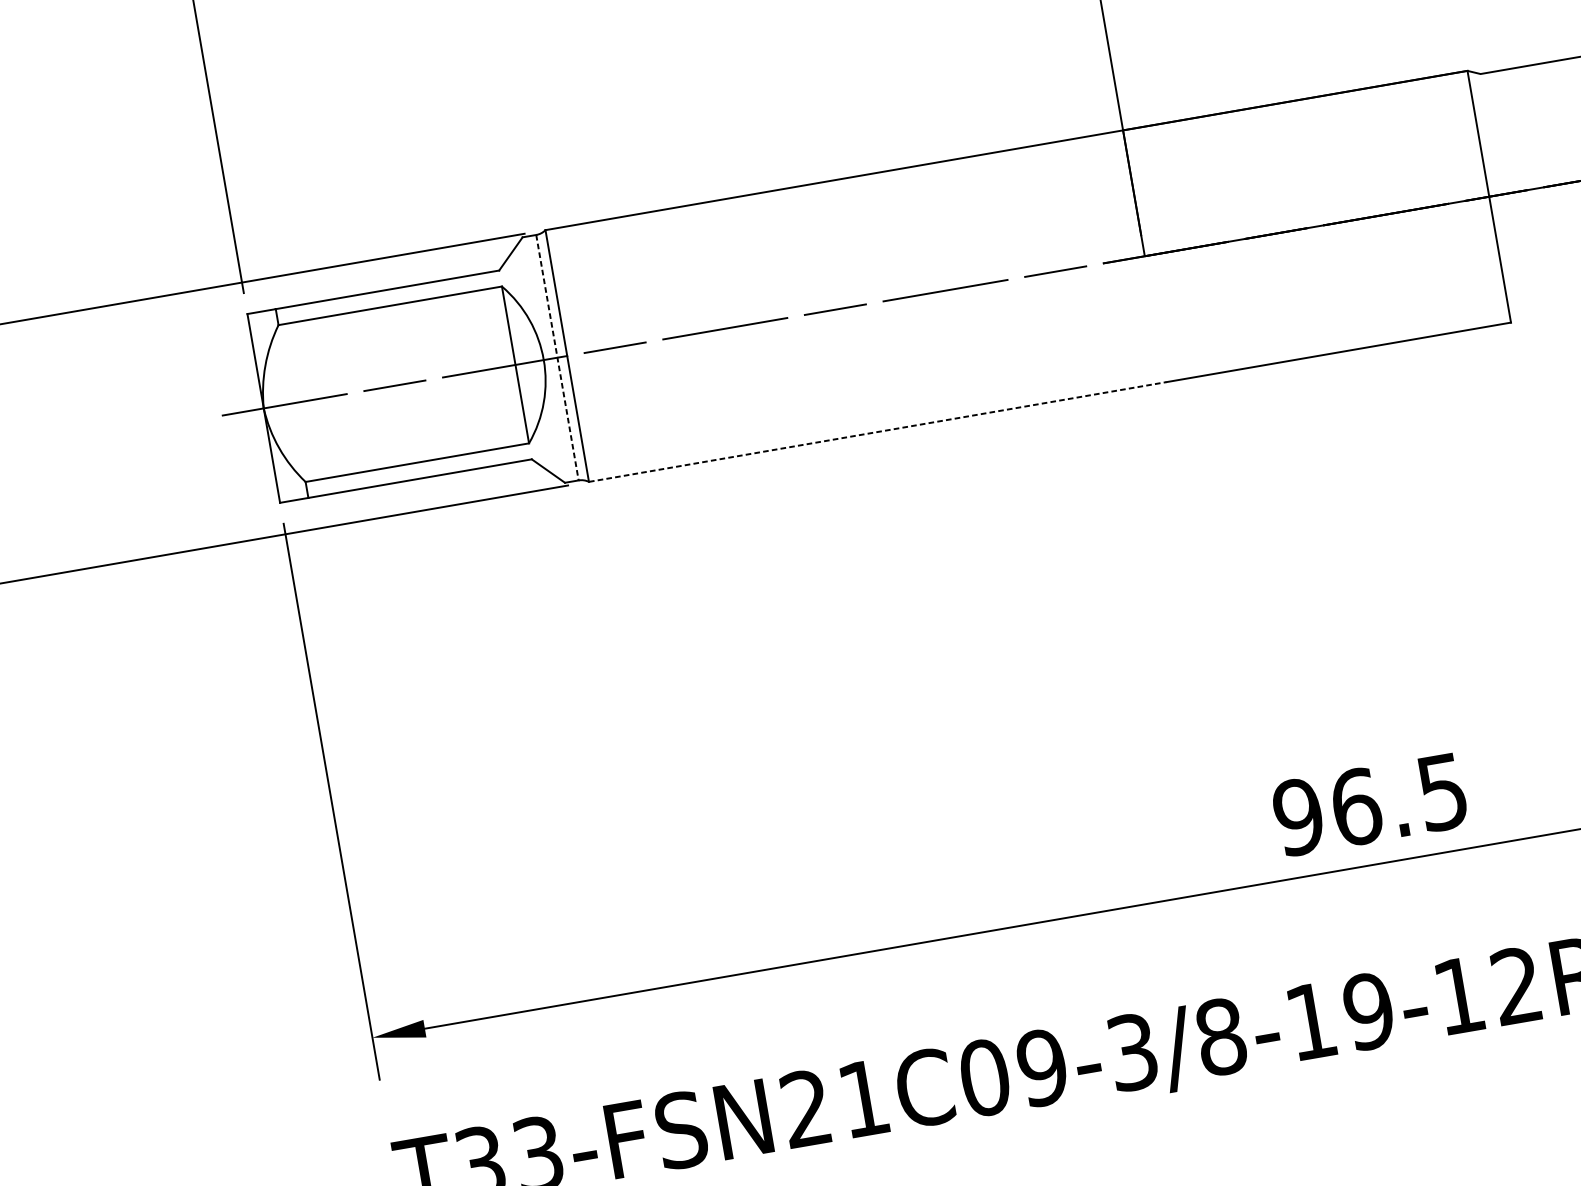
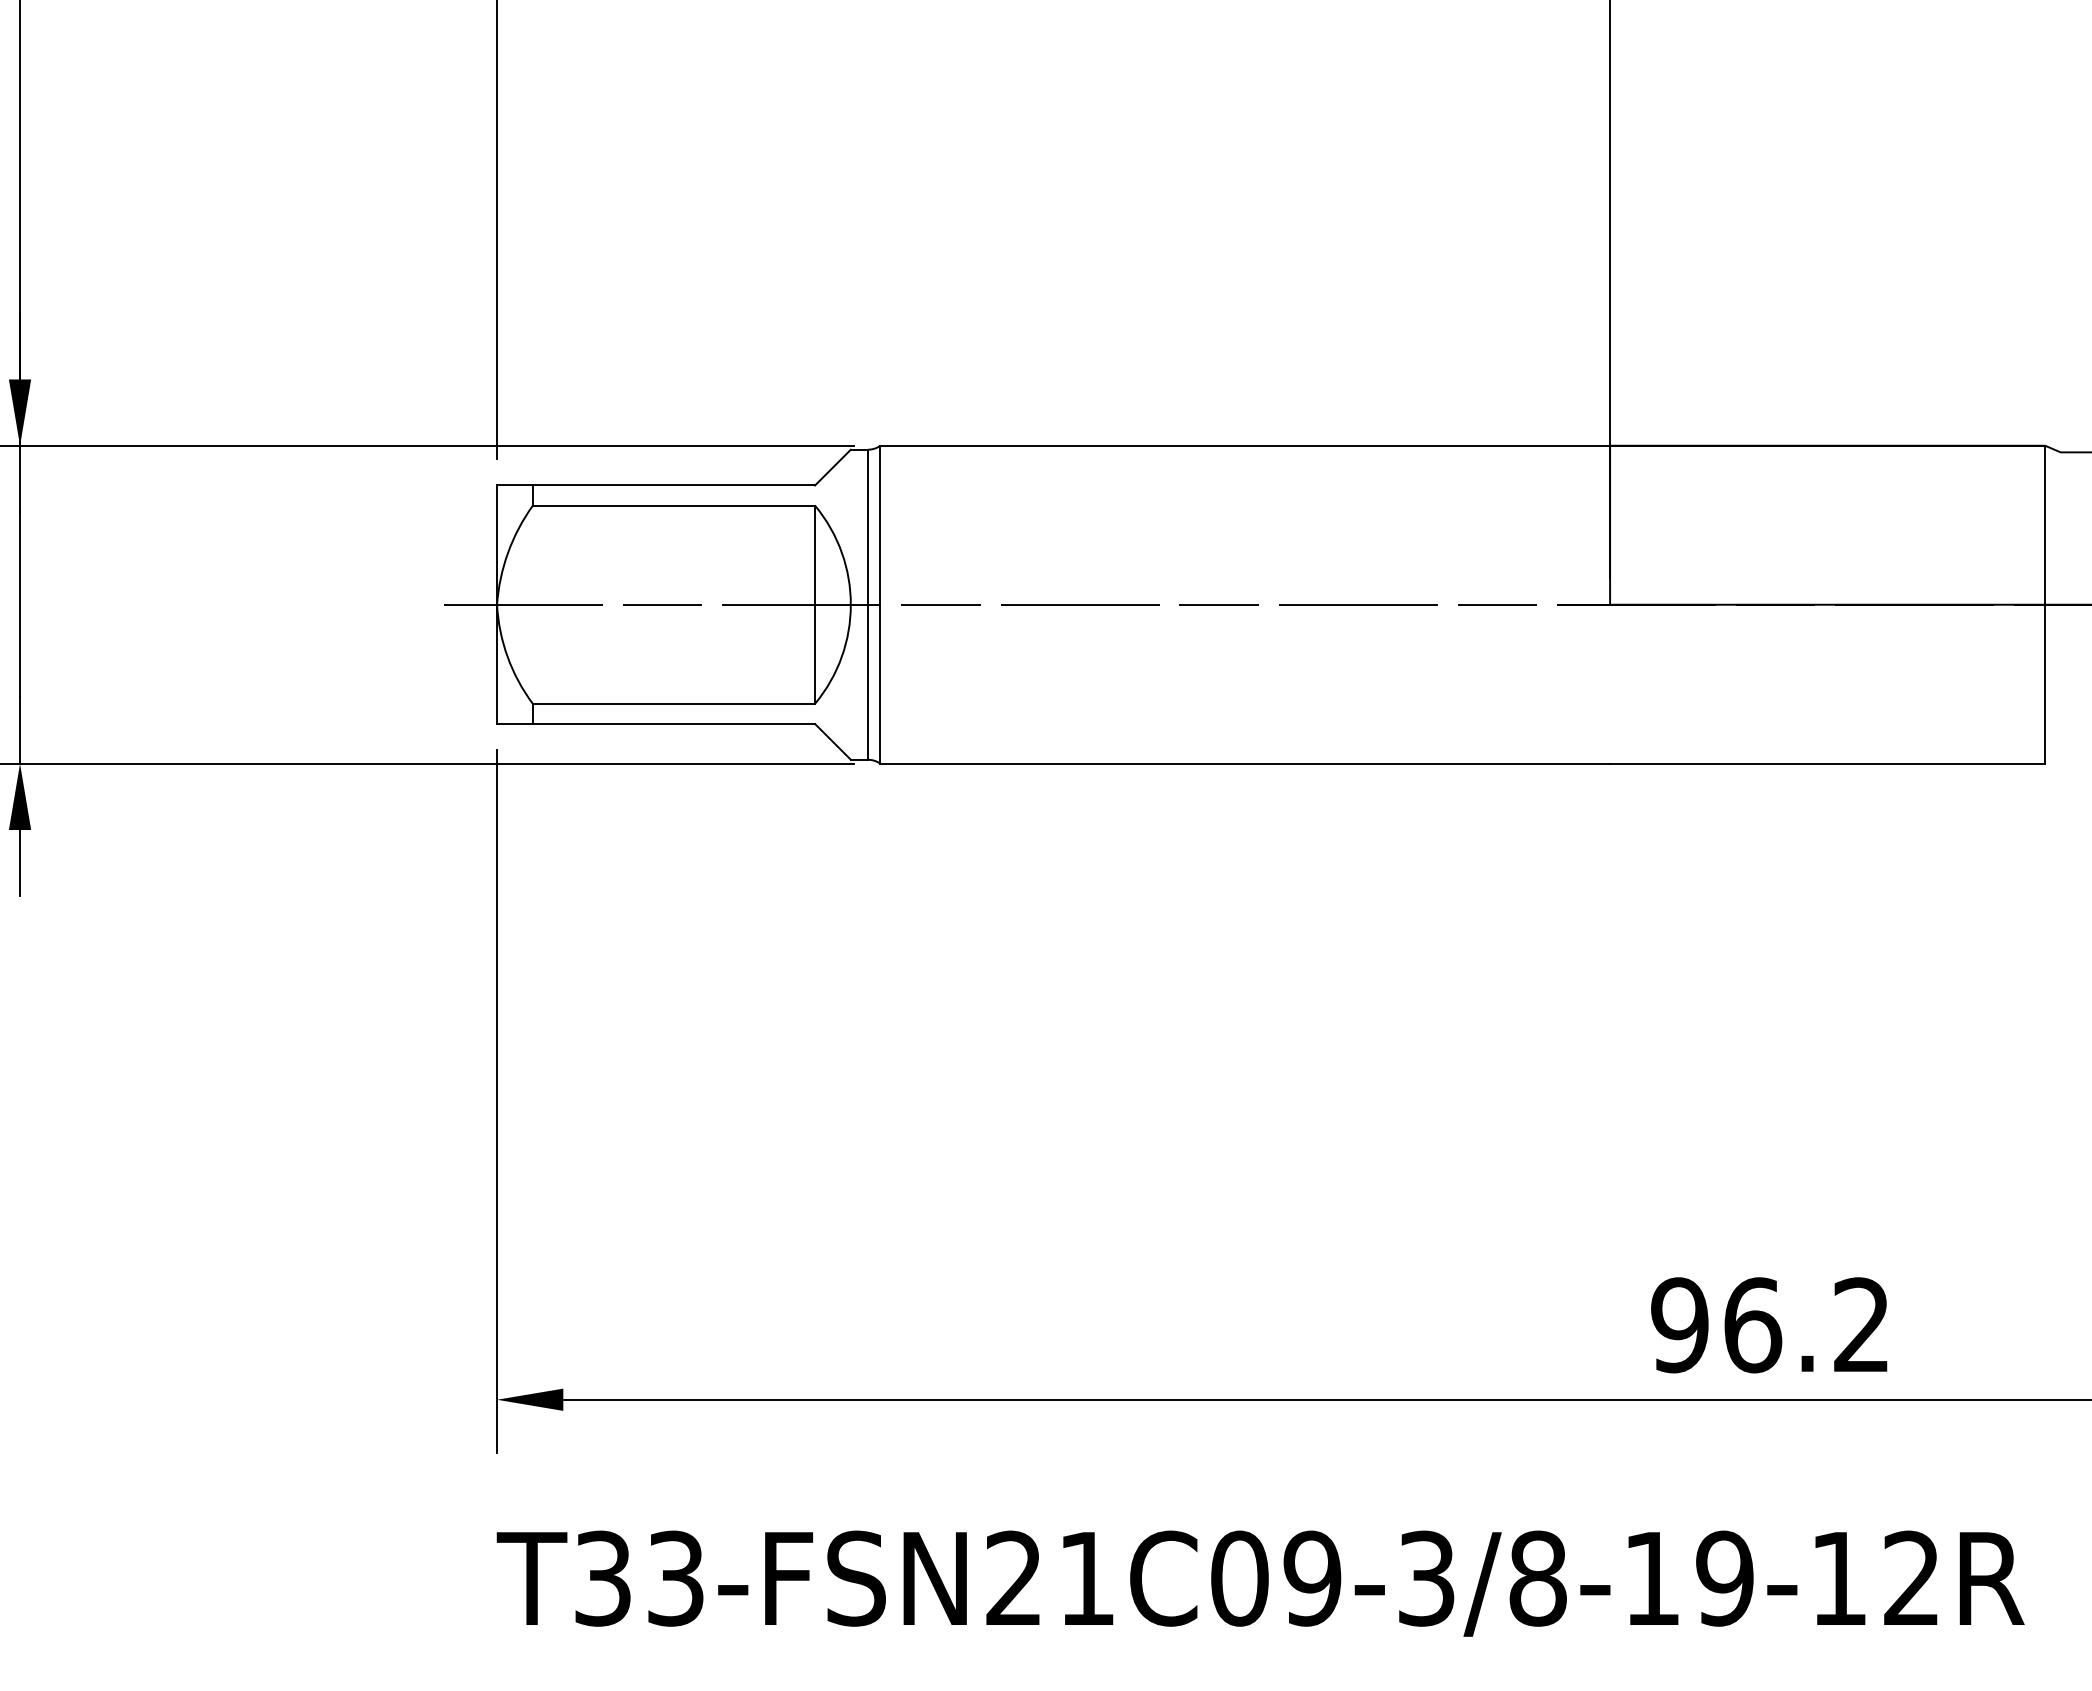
line: (557, 358) -> (868, 605), dashed -> solid
line: (877, 431) -> (1245, 763), dashed -> solid
text: (1442, 792) -> (1861, 1325), 96.5 -> 96.2

